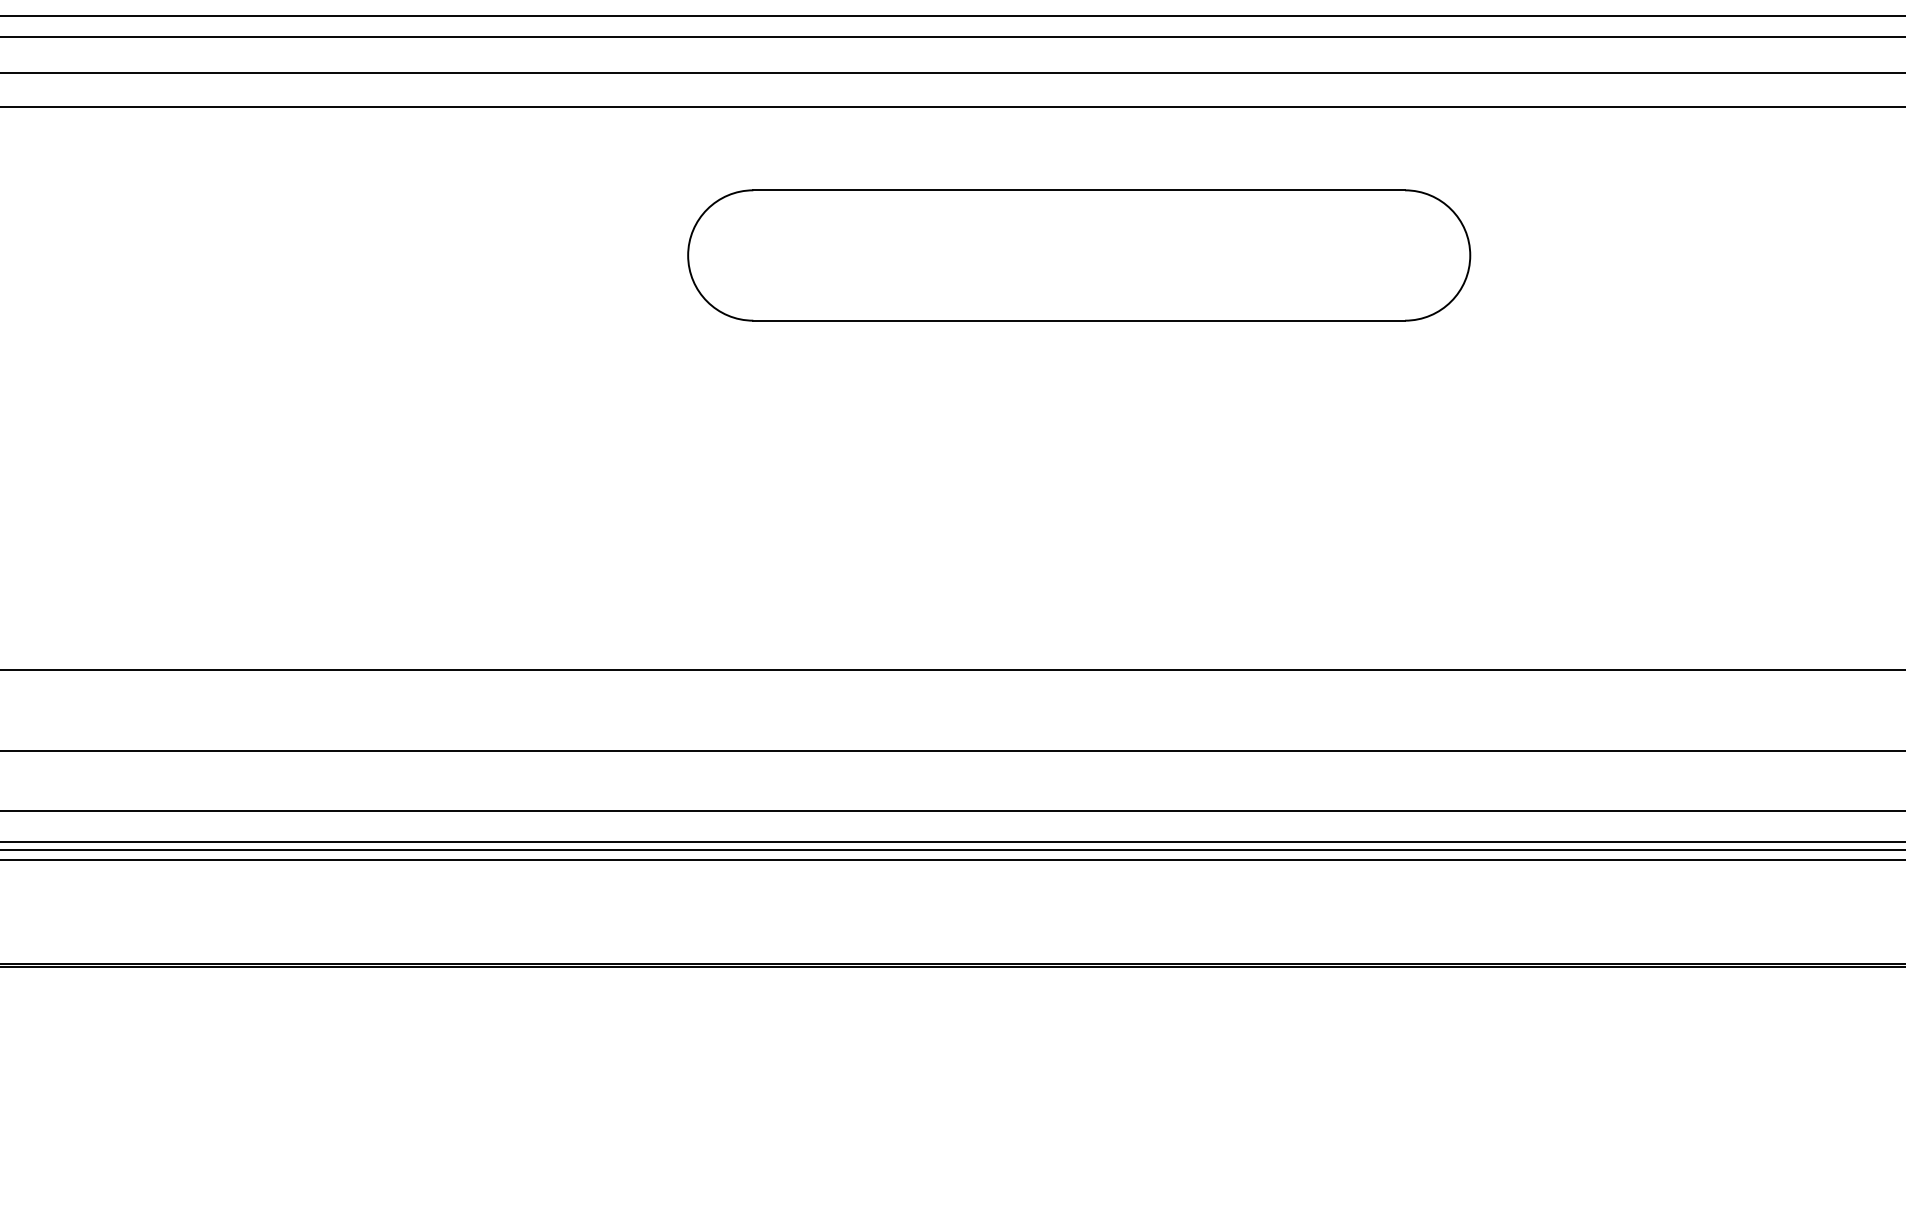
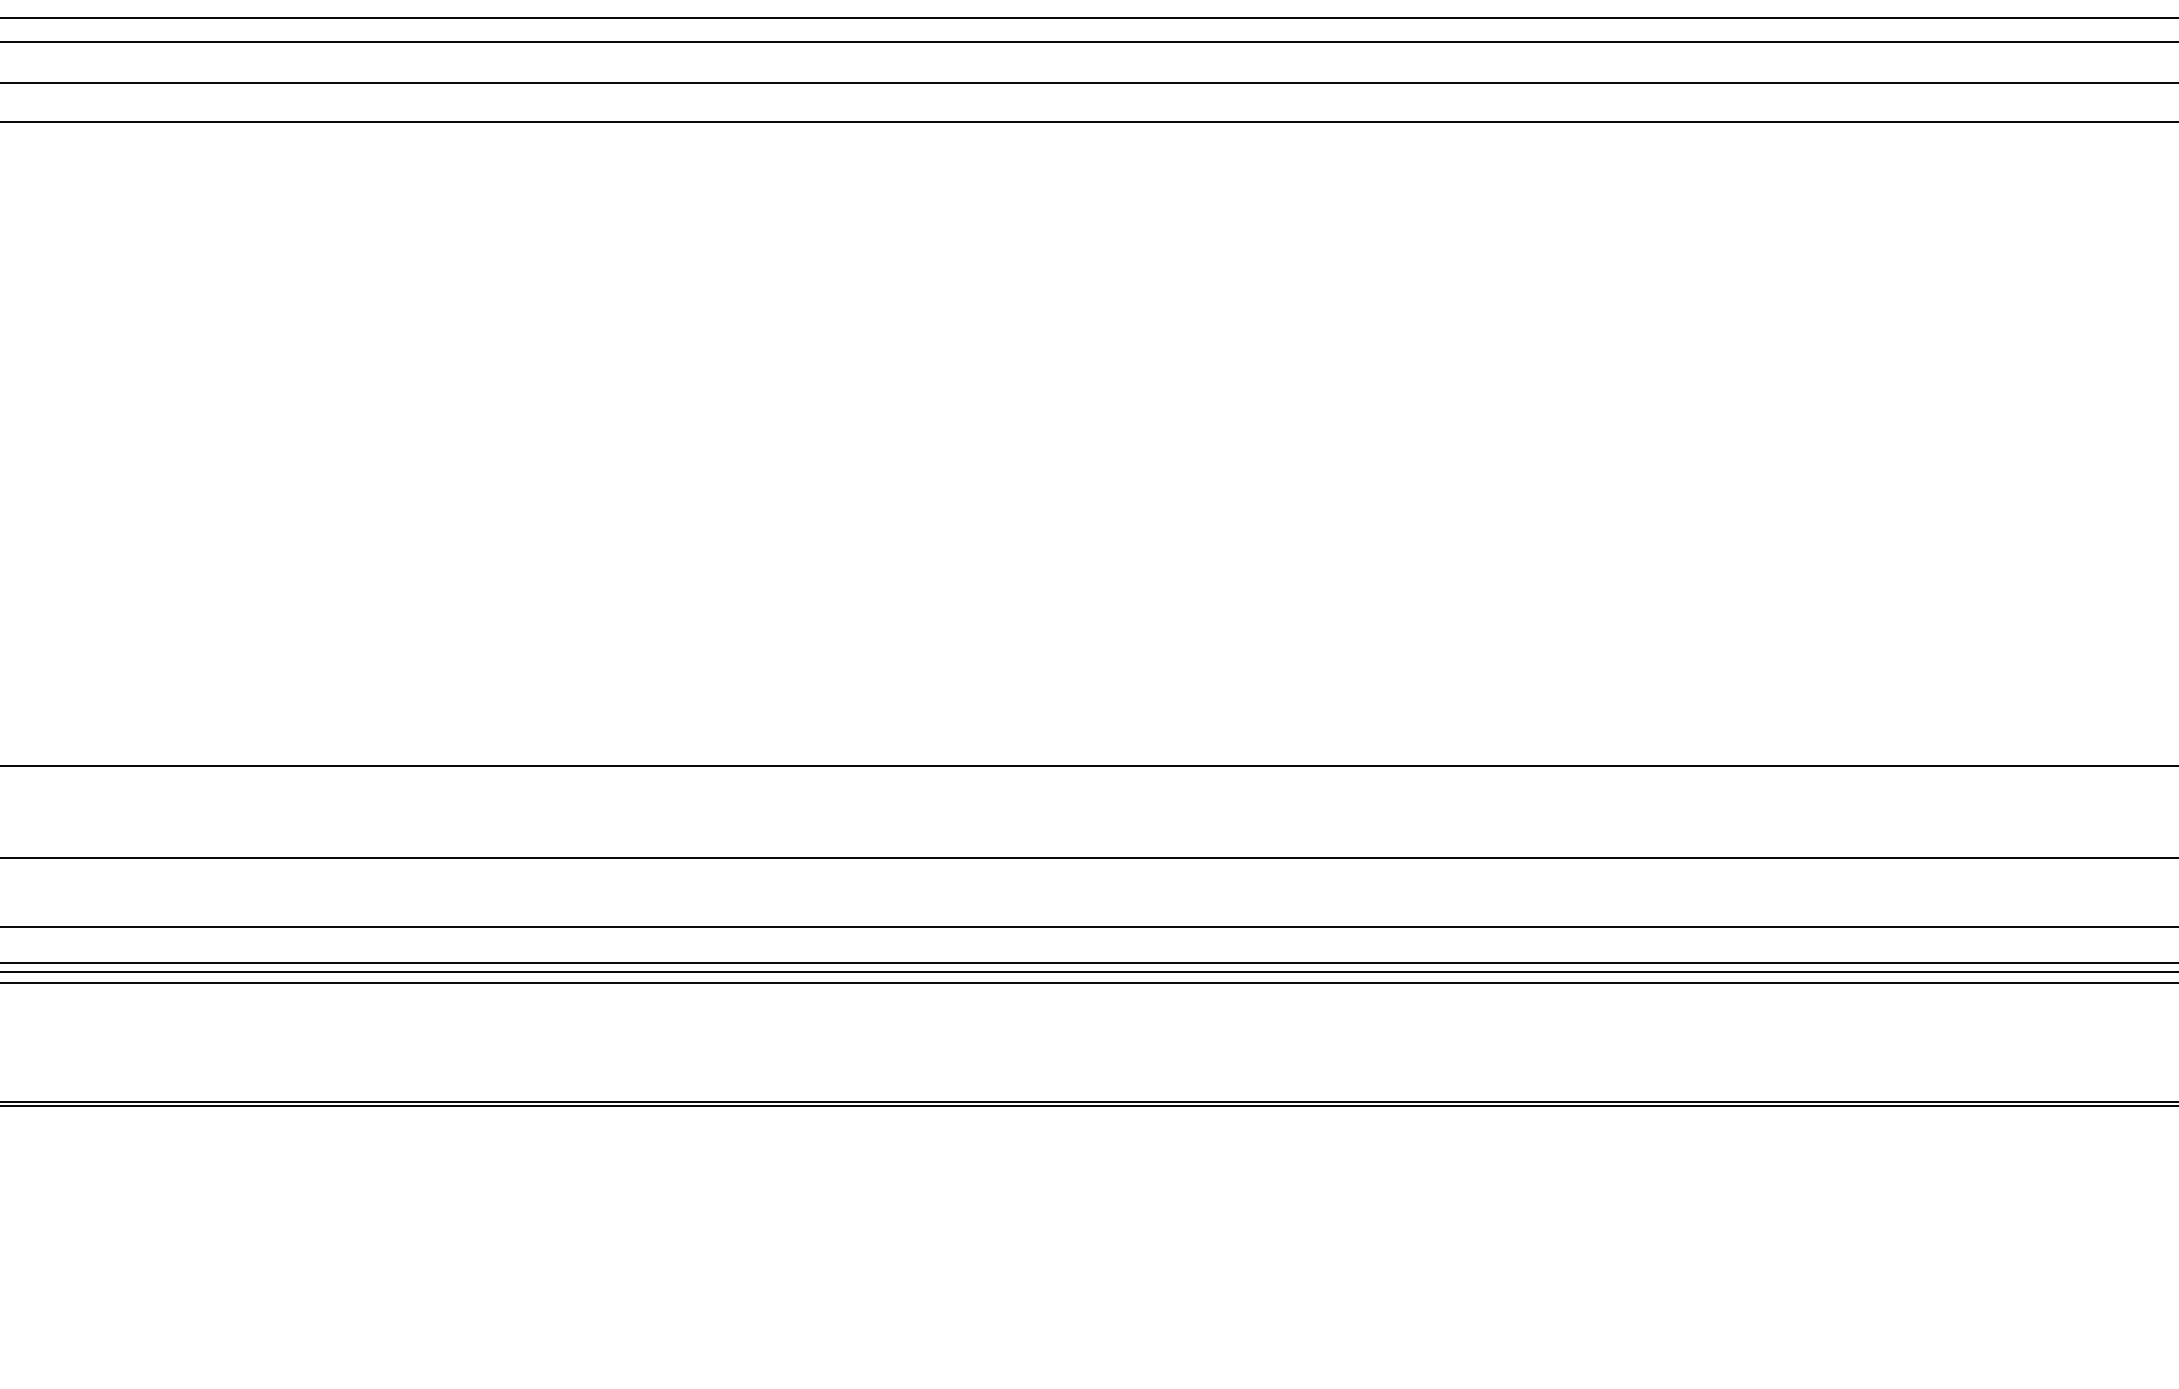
part: (1079, 255) -> (1234, 292), removed

